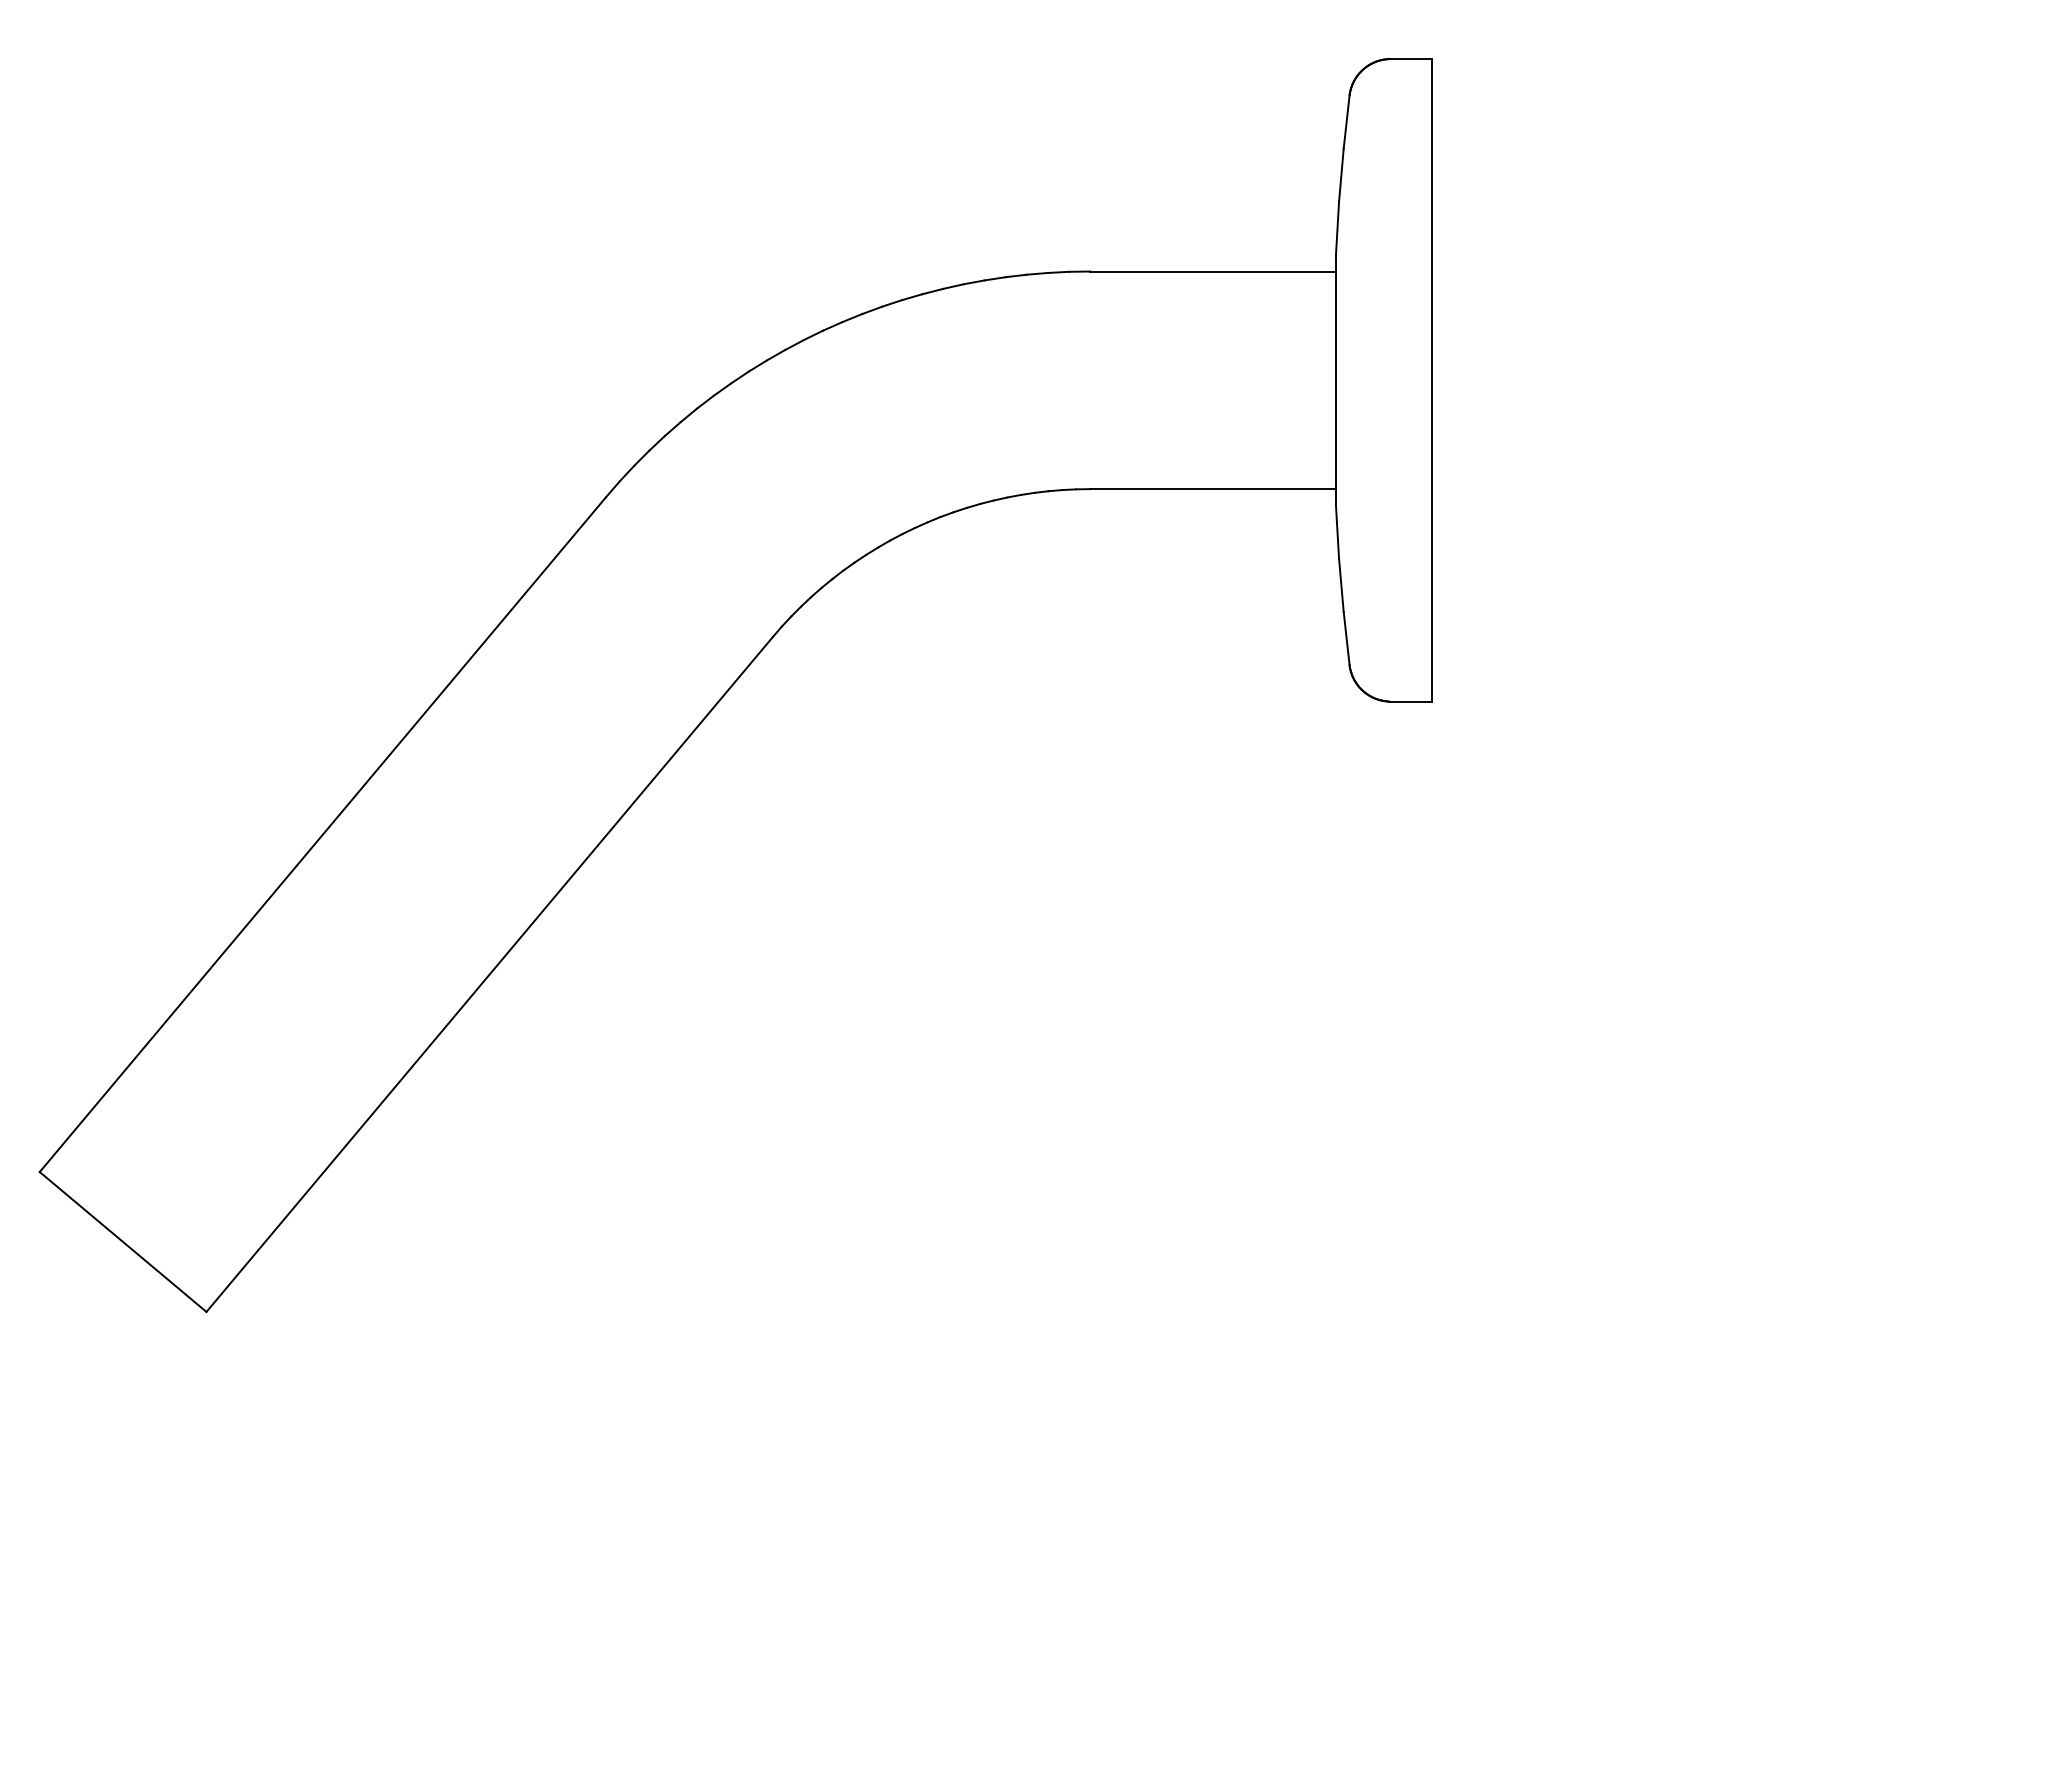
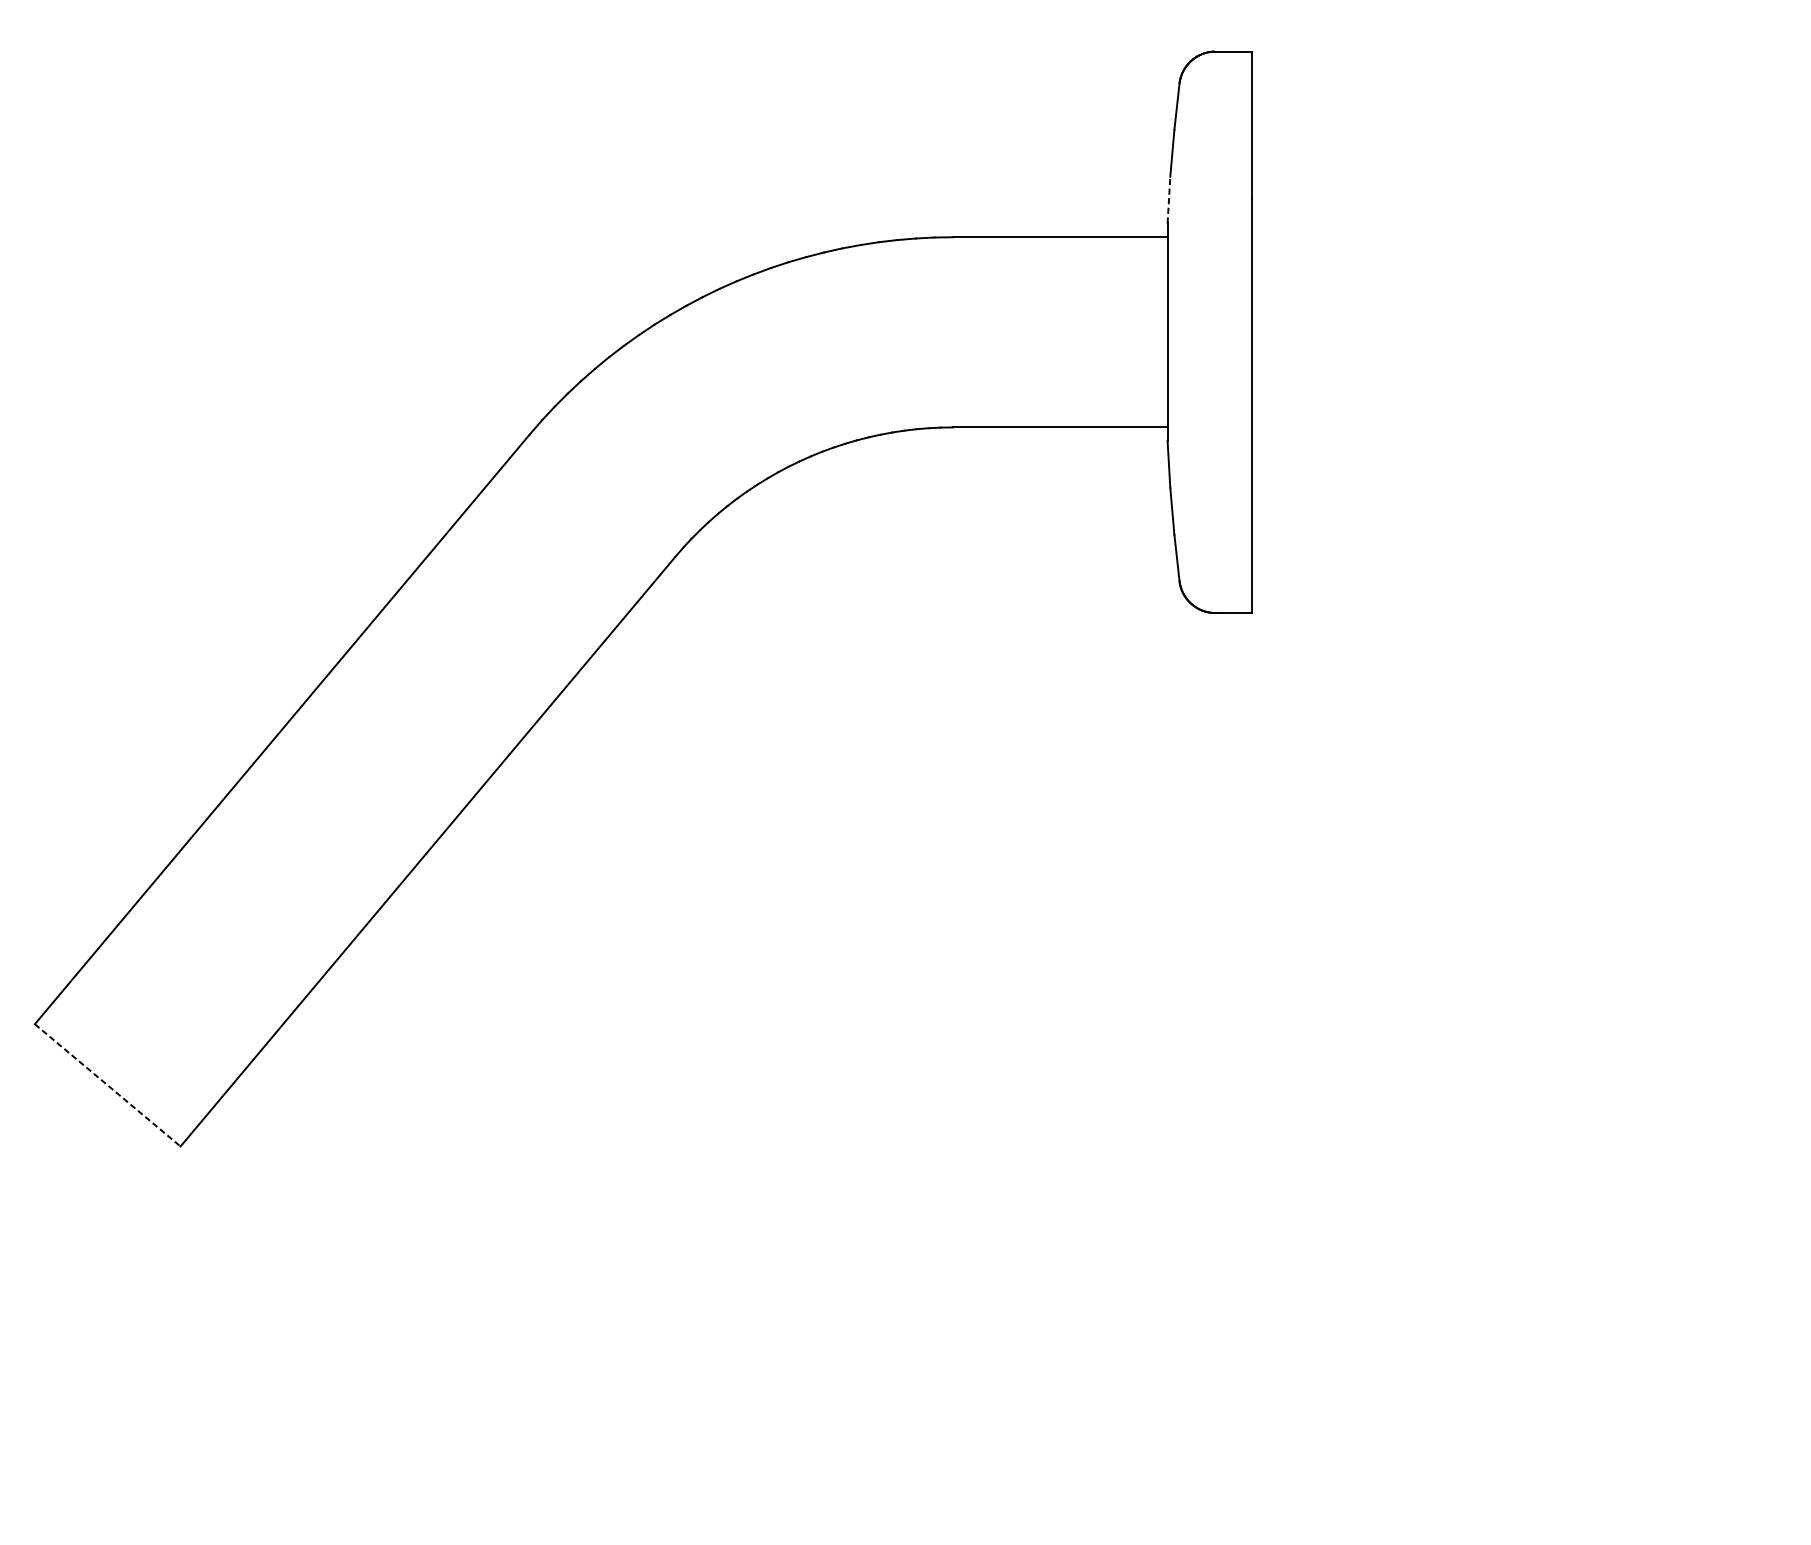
line: (1337, 228) -> (1168, 199), solid -> dashed
line: (123, 1241) -> (108, 1084), solid -> dashed

